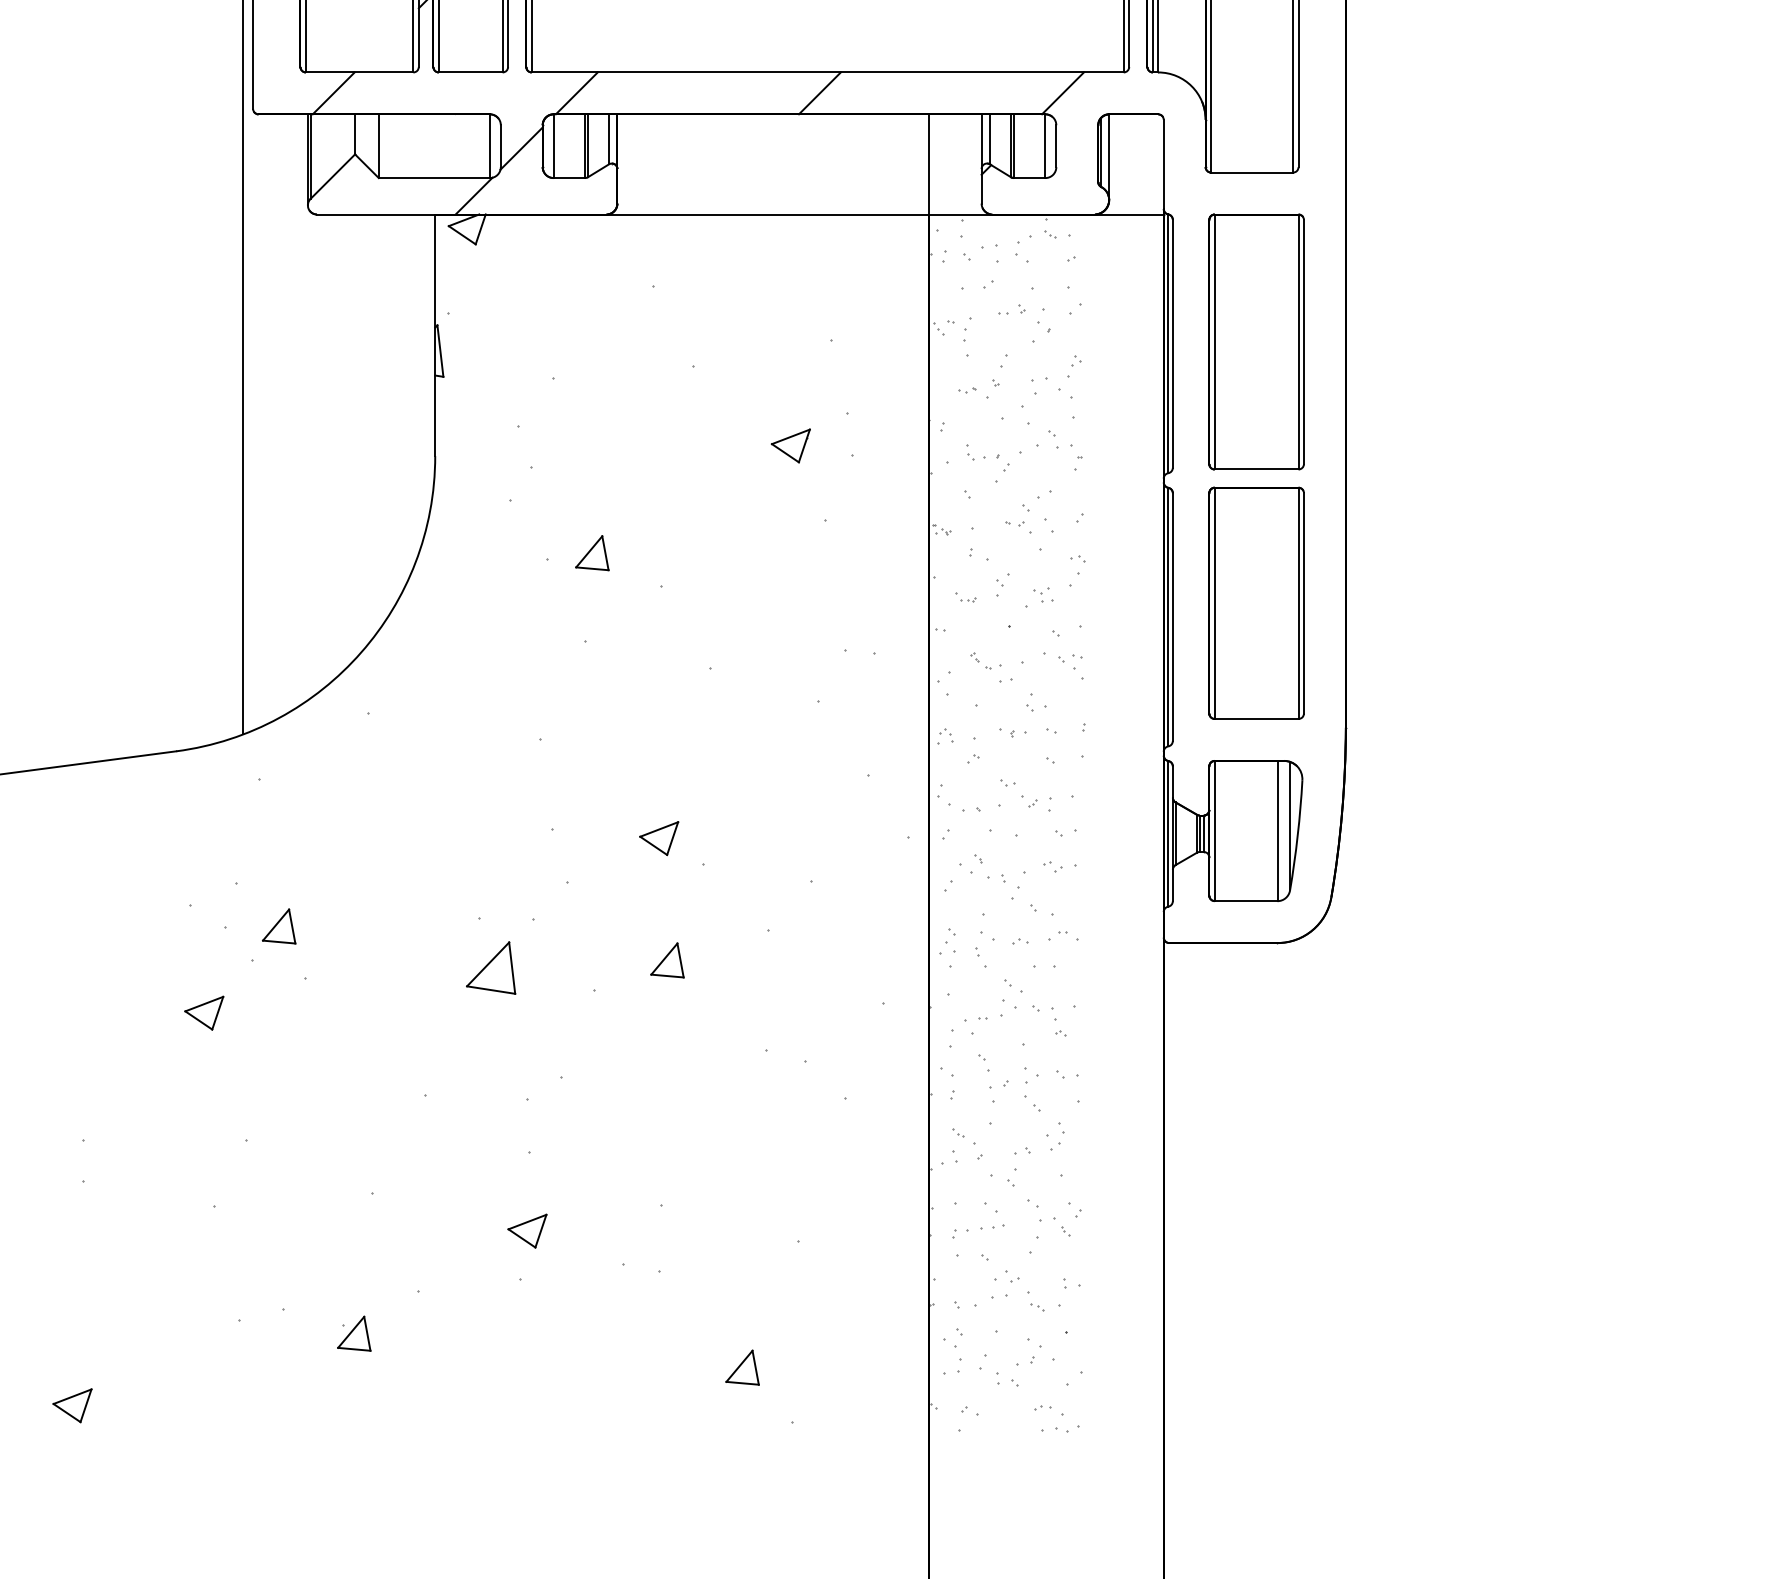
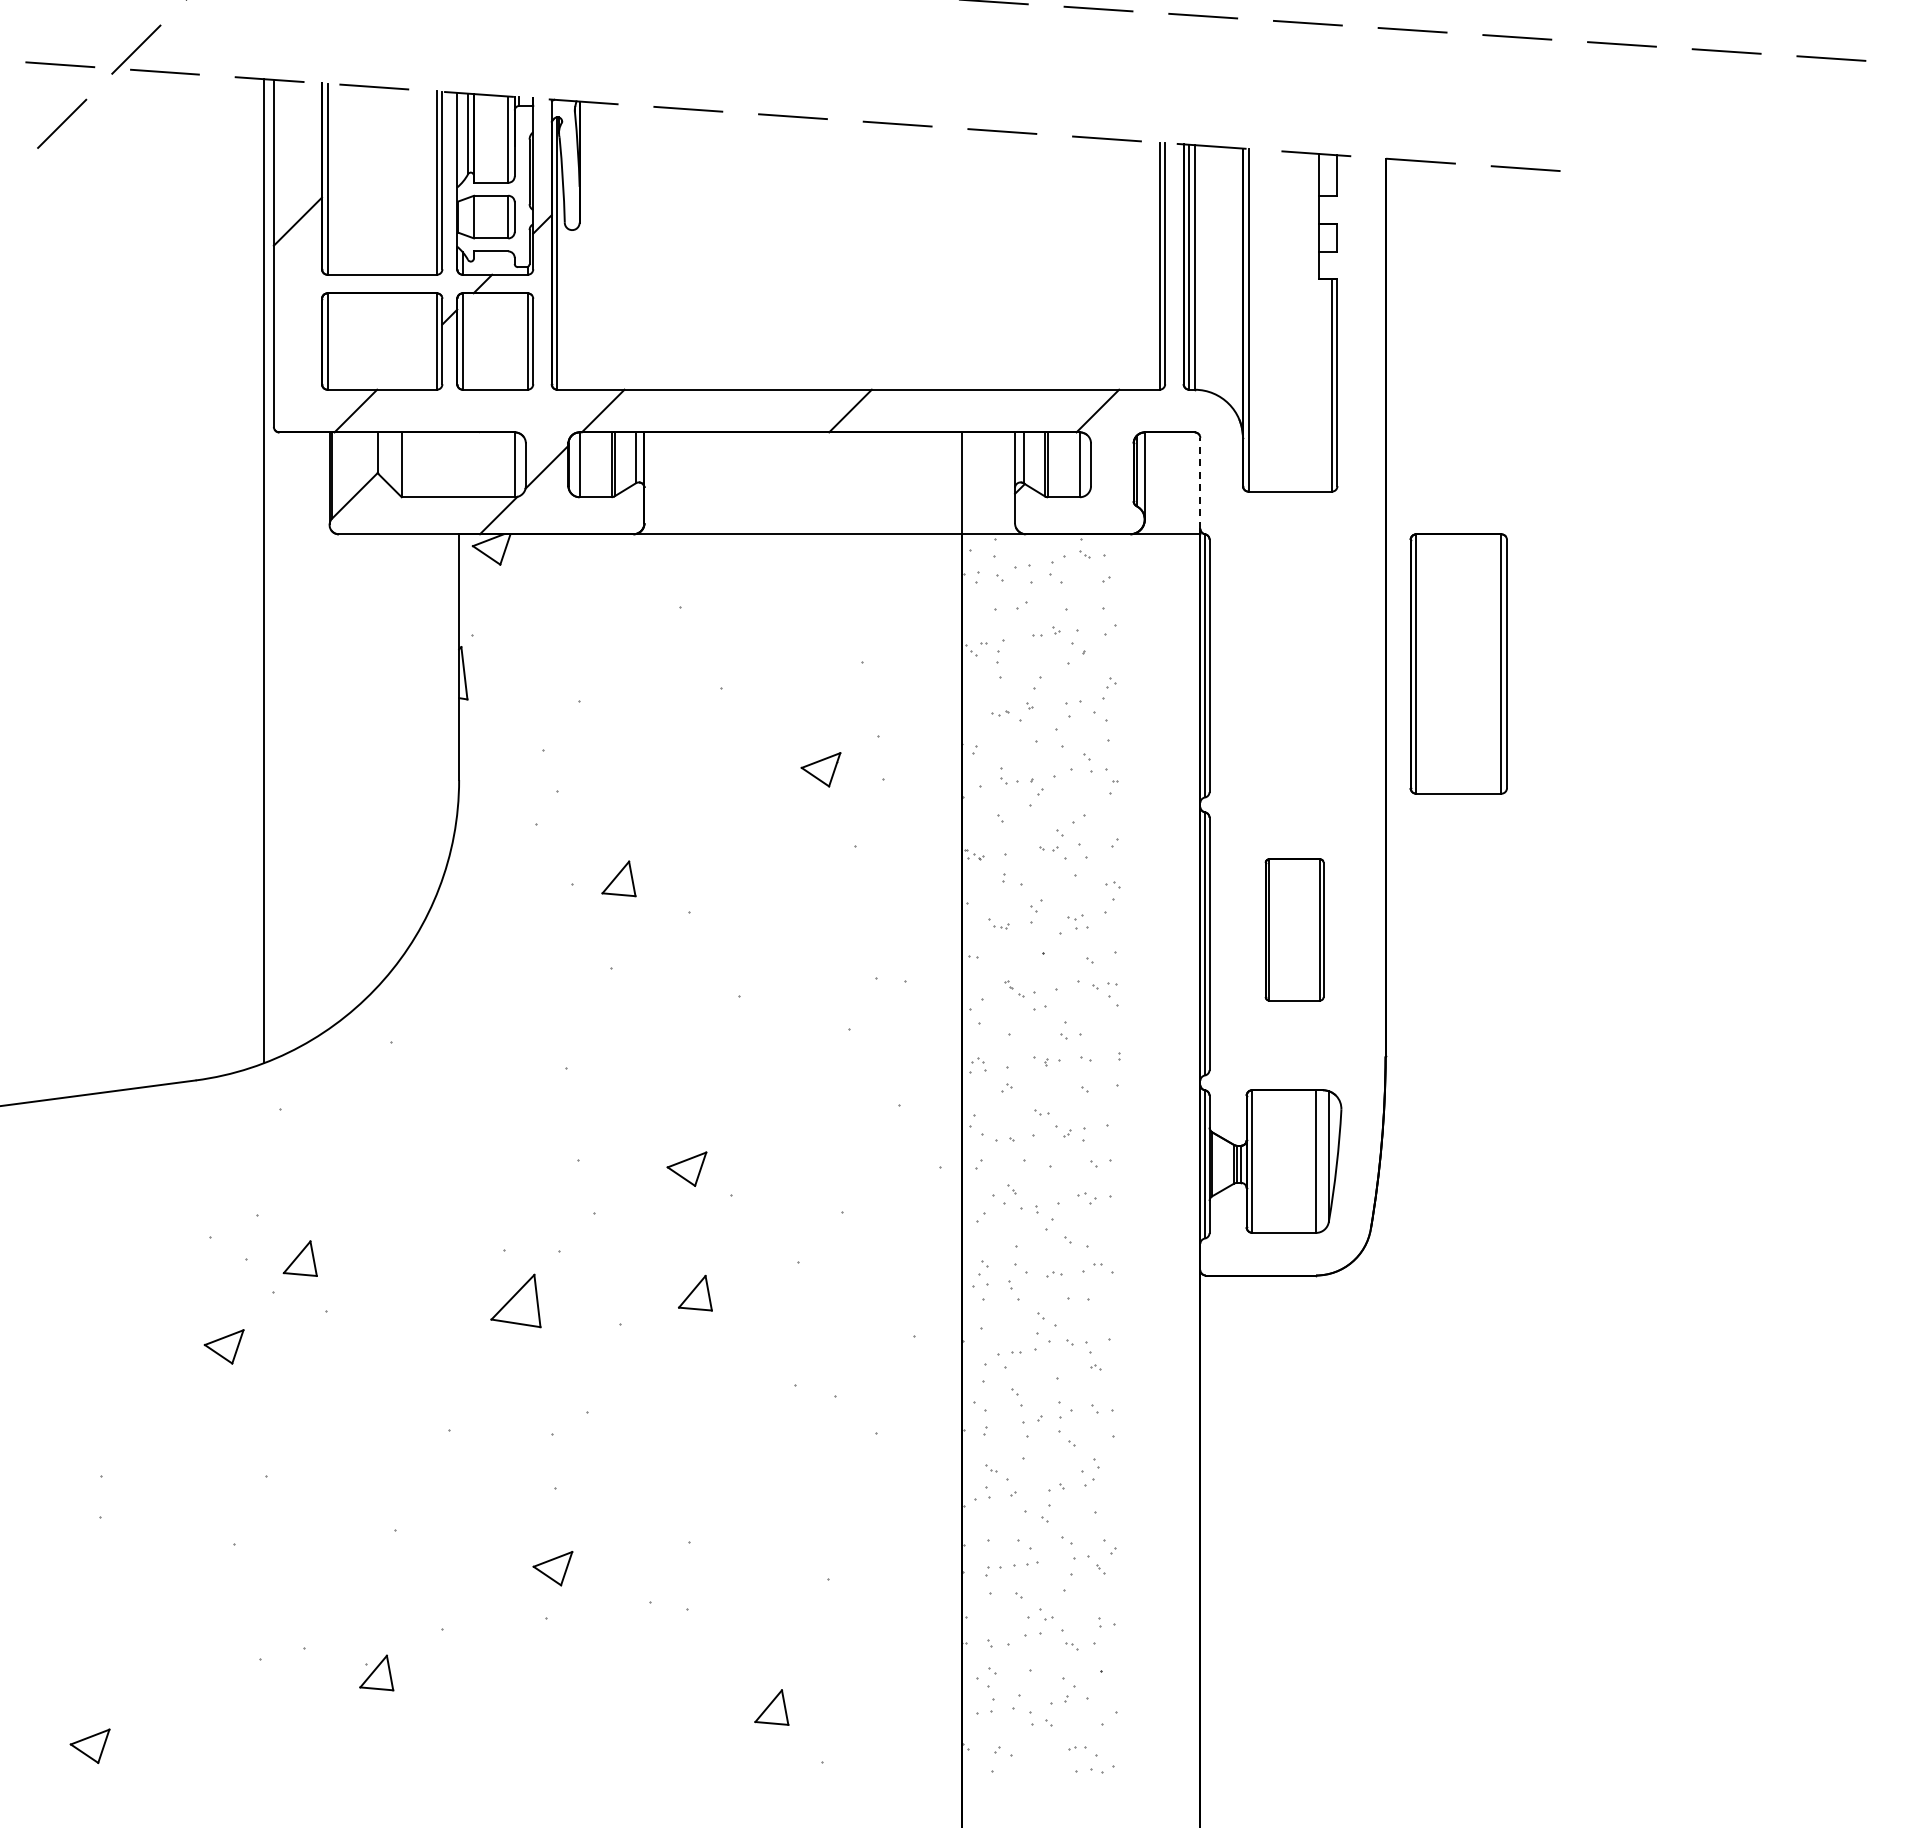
line: (1163, 163) -> (1200, 482), solid -> dashed
part: (1256, 341) -> (1458, 663), moved
part: (1256, 602) -> (1294, 929), size x0.6

